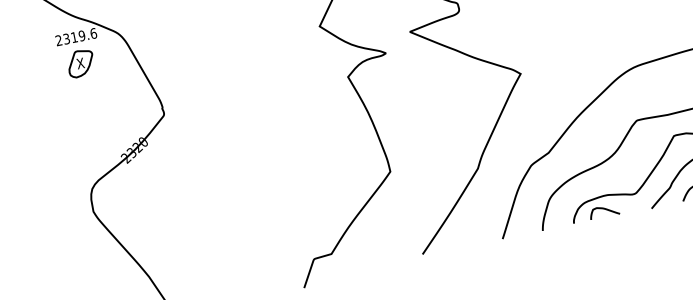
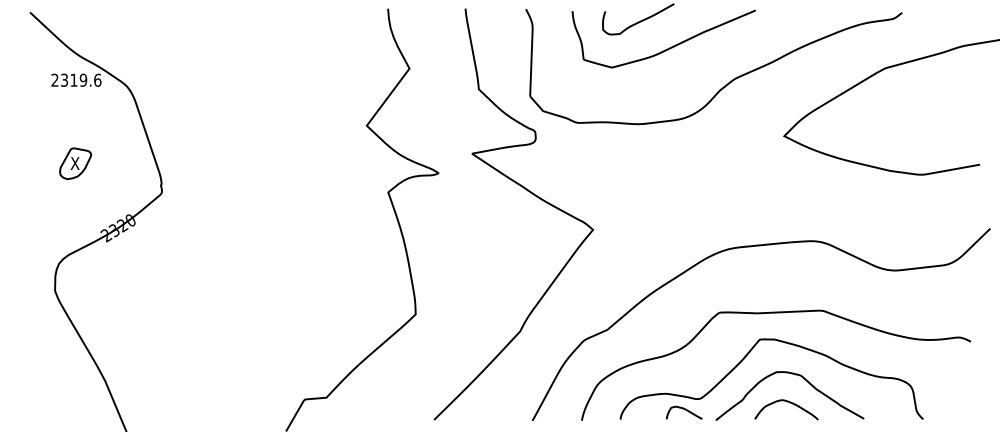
part: (80, 63) -> (75, 163), moved
curve: (605, 209) -> (685, 410), moved

